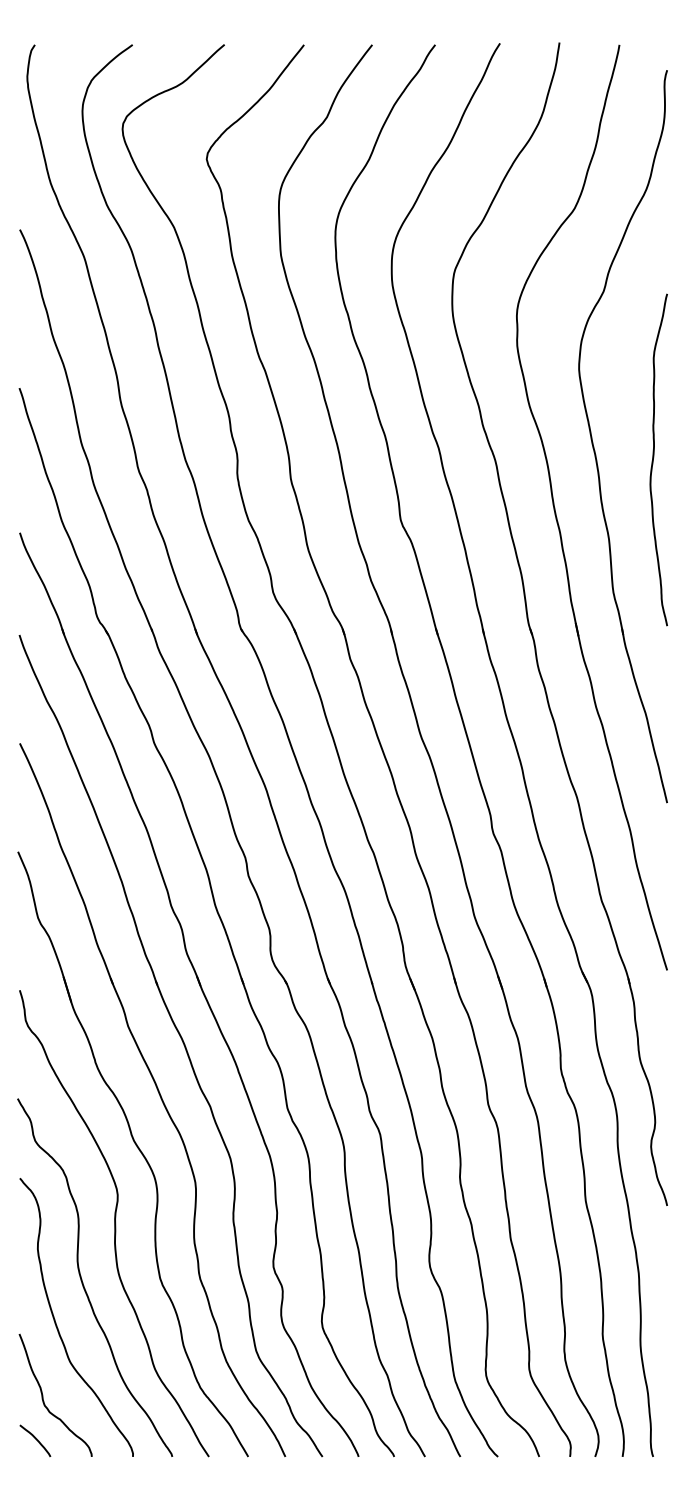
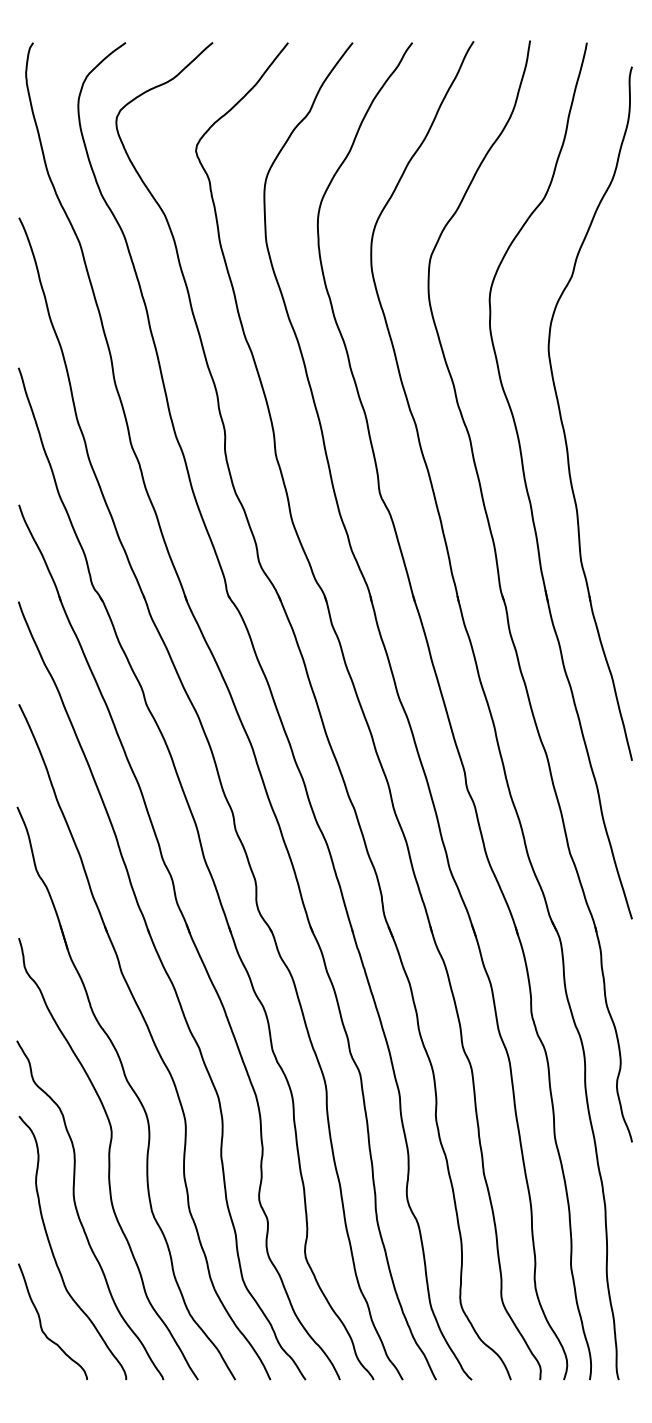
curve: (654, 457) -> (620, 433), removed
curve: (35, 1439) -> (33, 1363), removed

